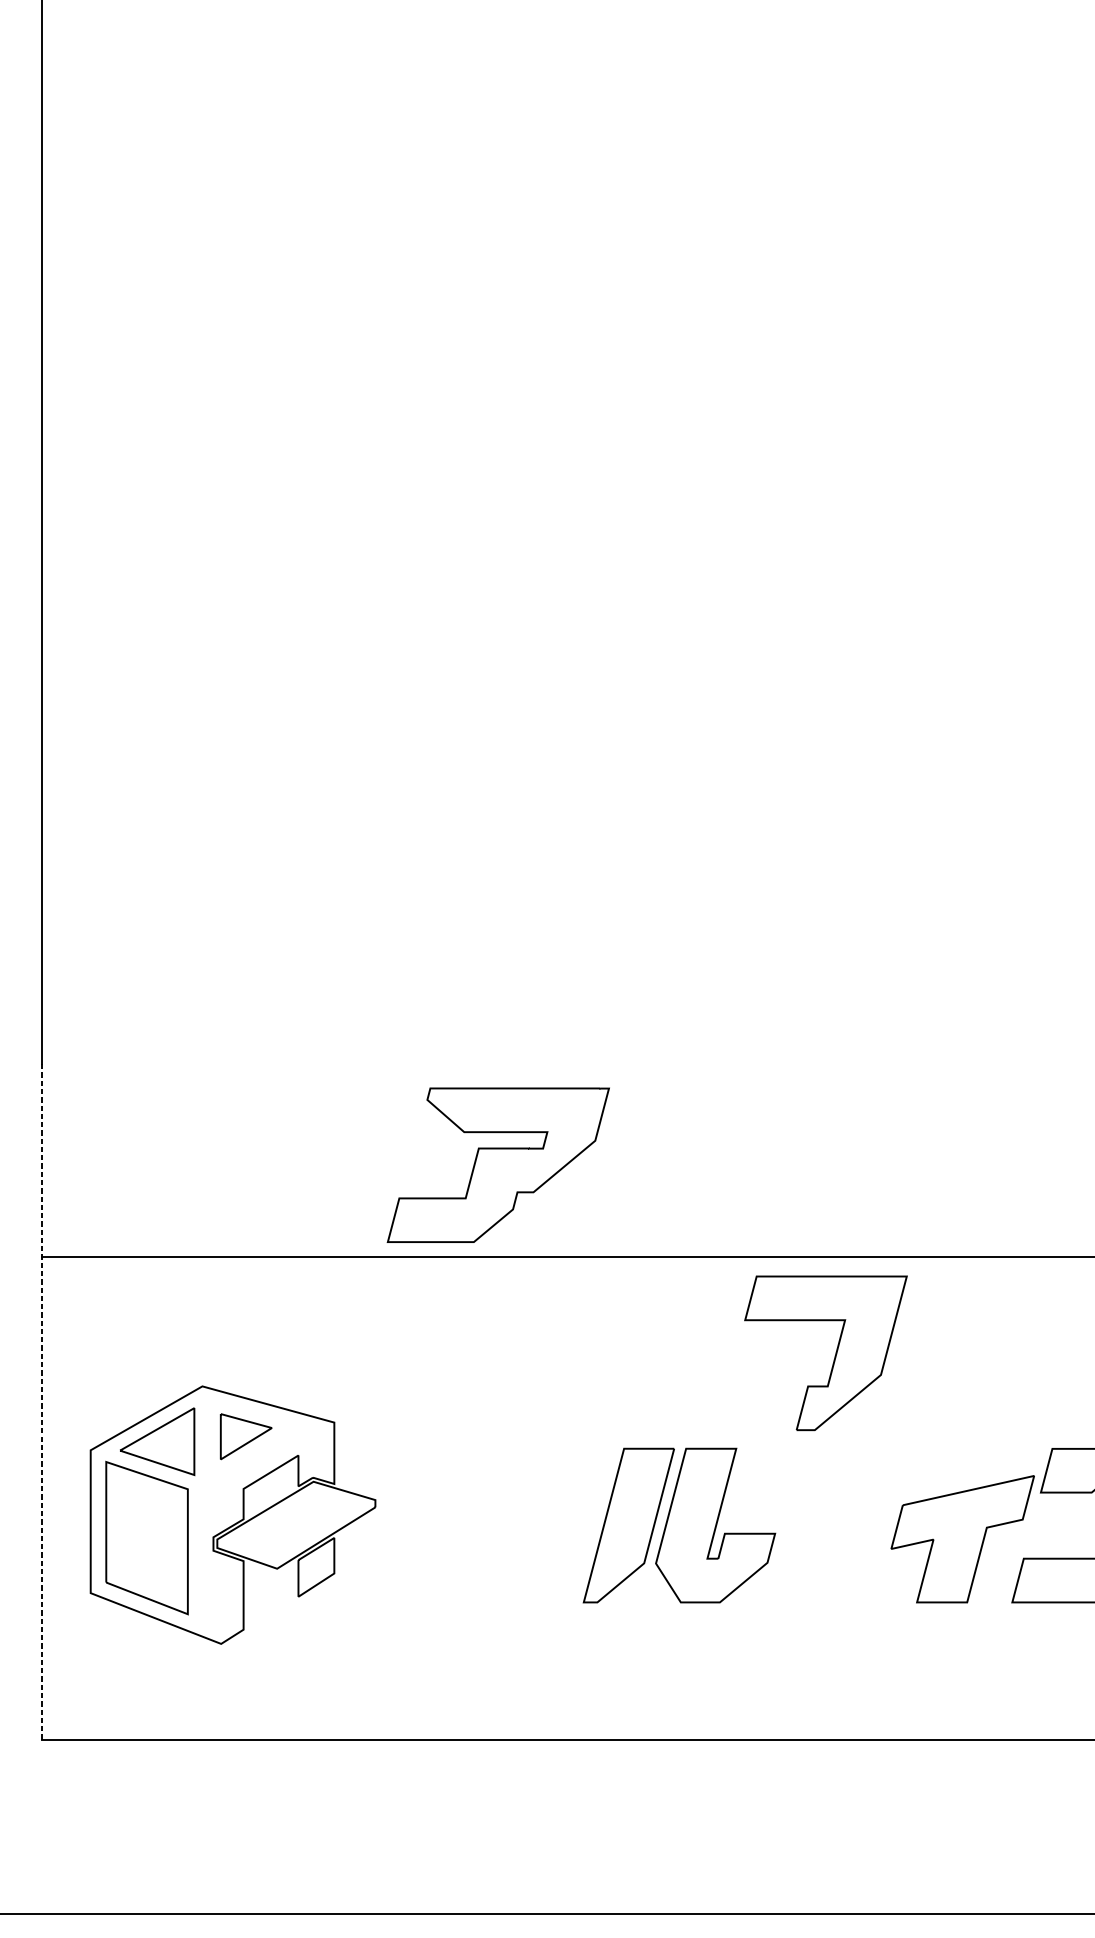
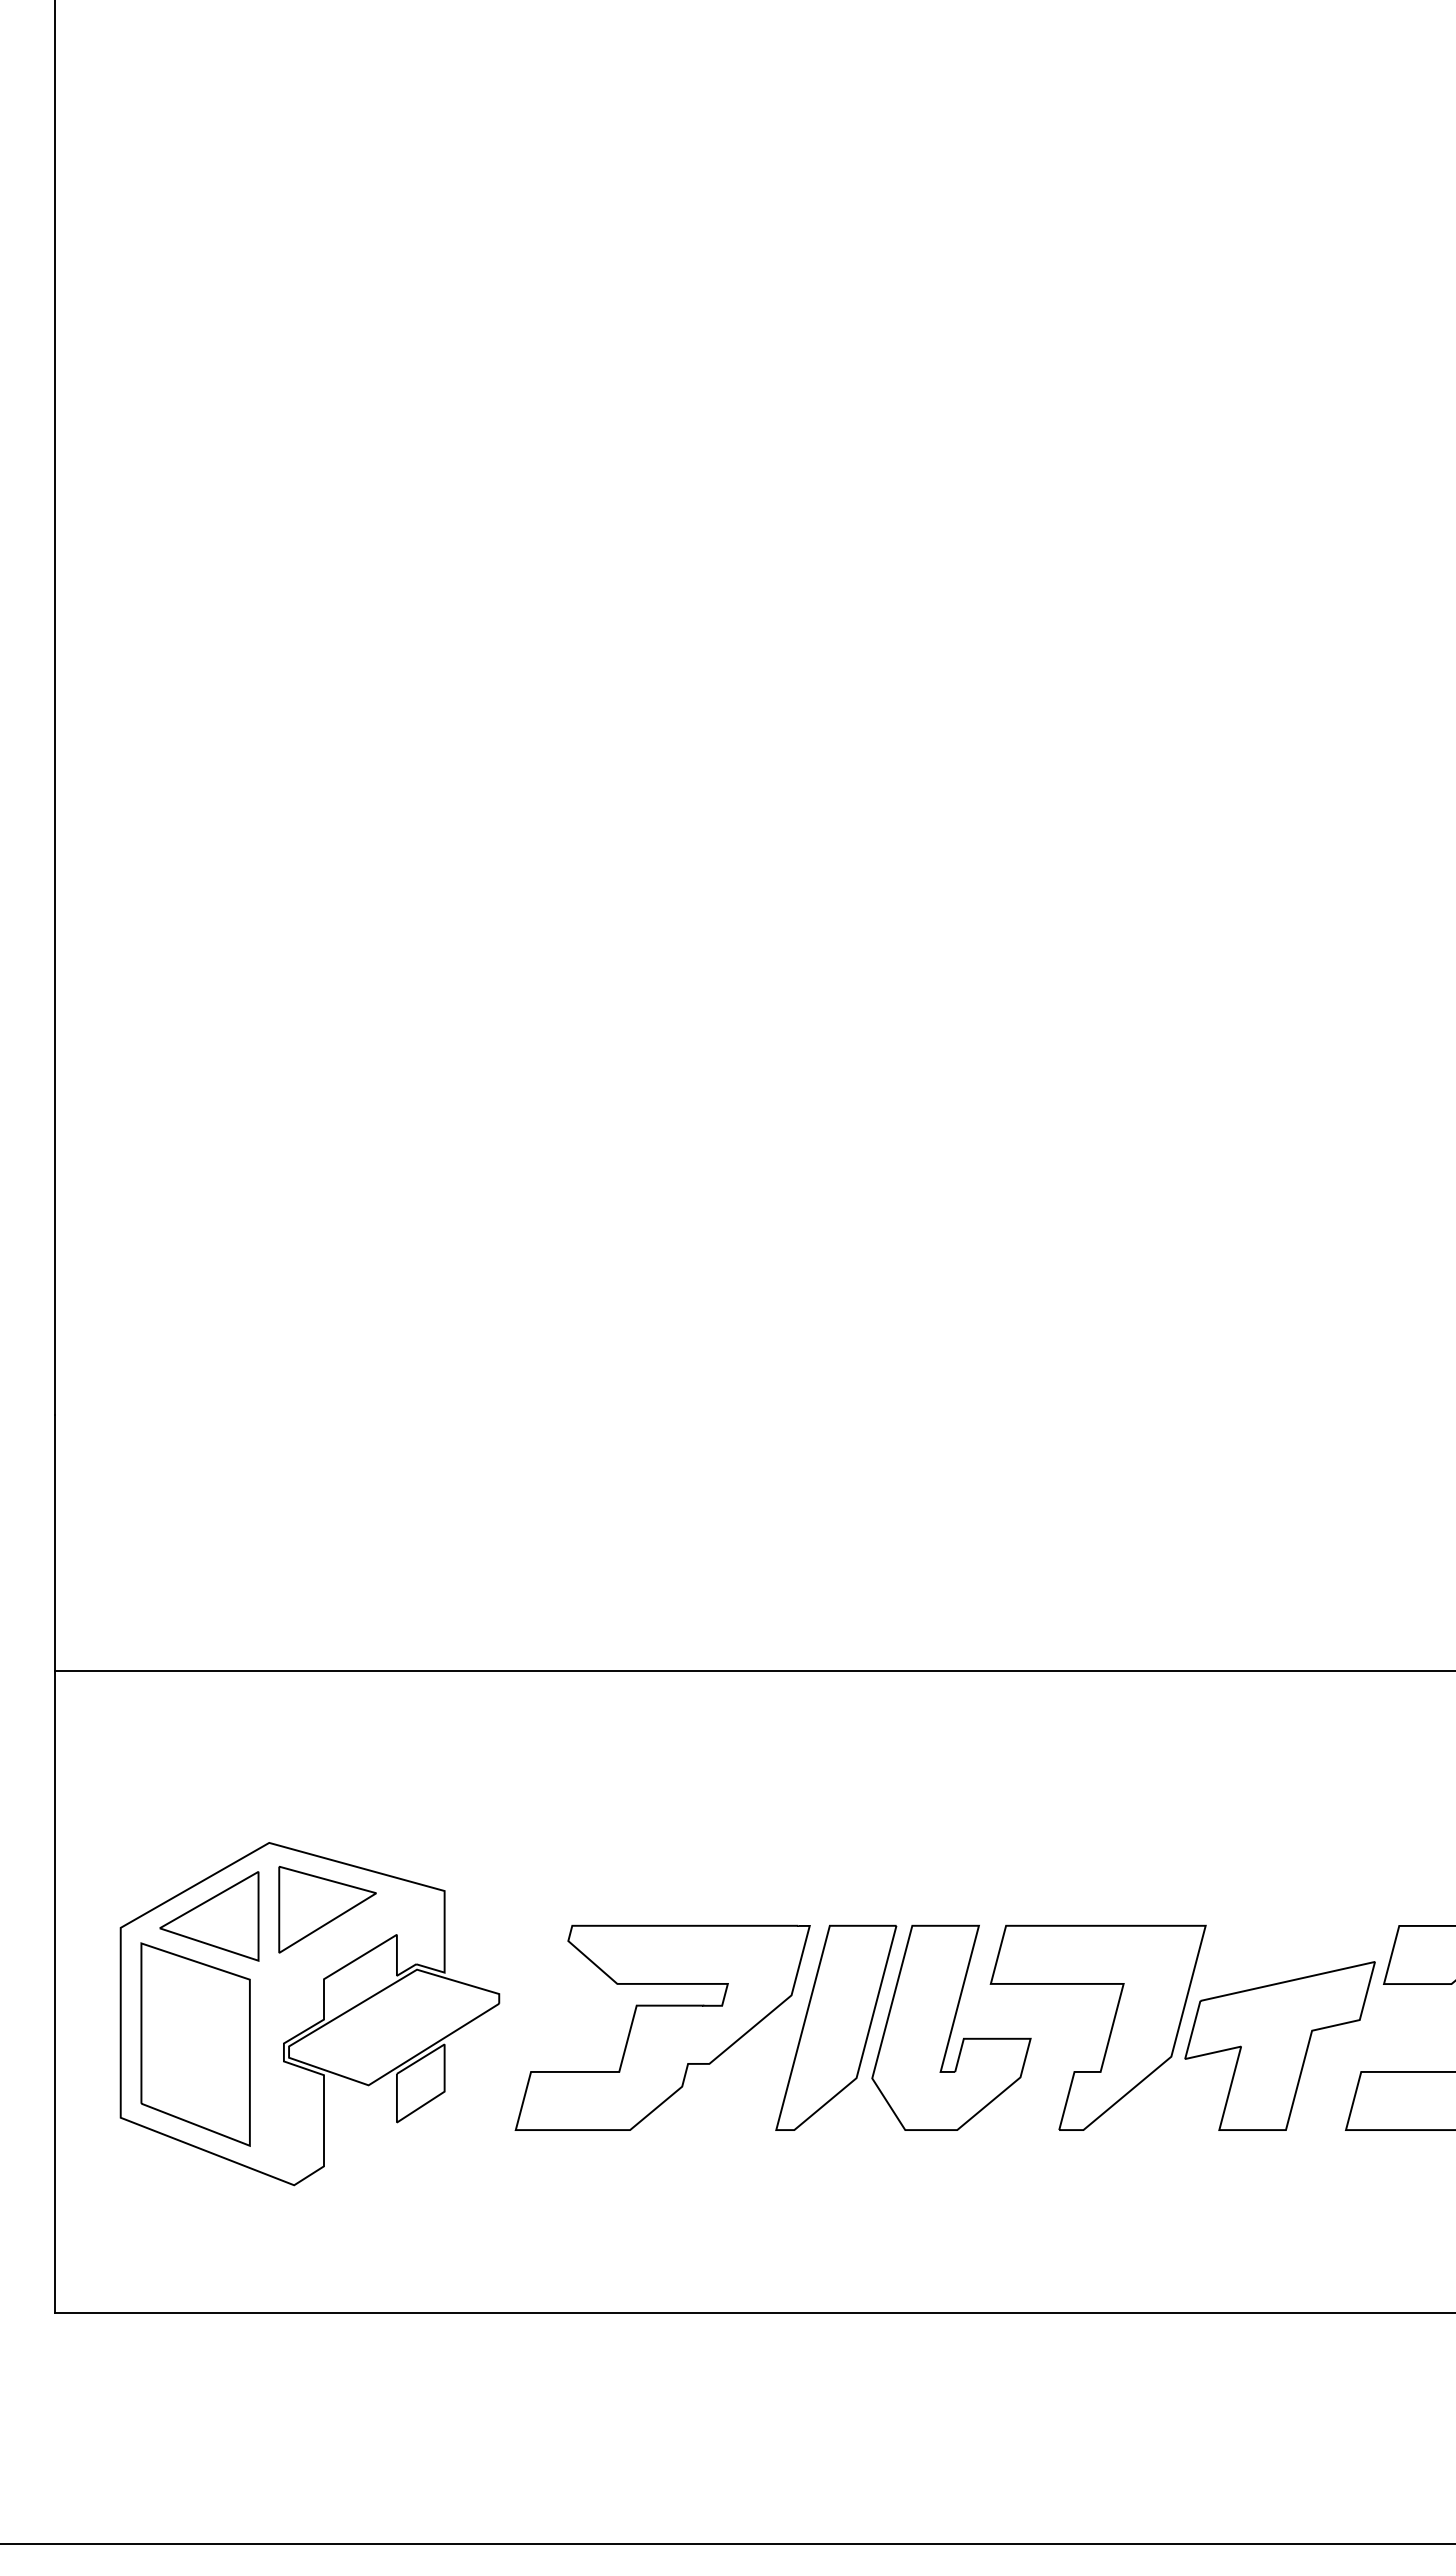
part: (498, 1164) -> (662, 2027), moved
part: (835, 1354) -> (1110, 2029), moved
line: (41, 1402) -> (55, 1864), dashed -> solid
part: (246, 1436) -> (327, 1909), size x1.43

